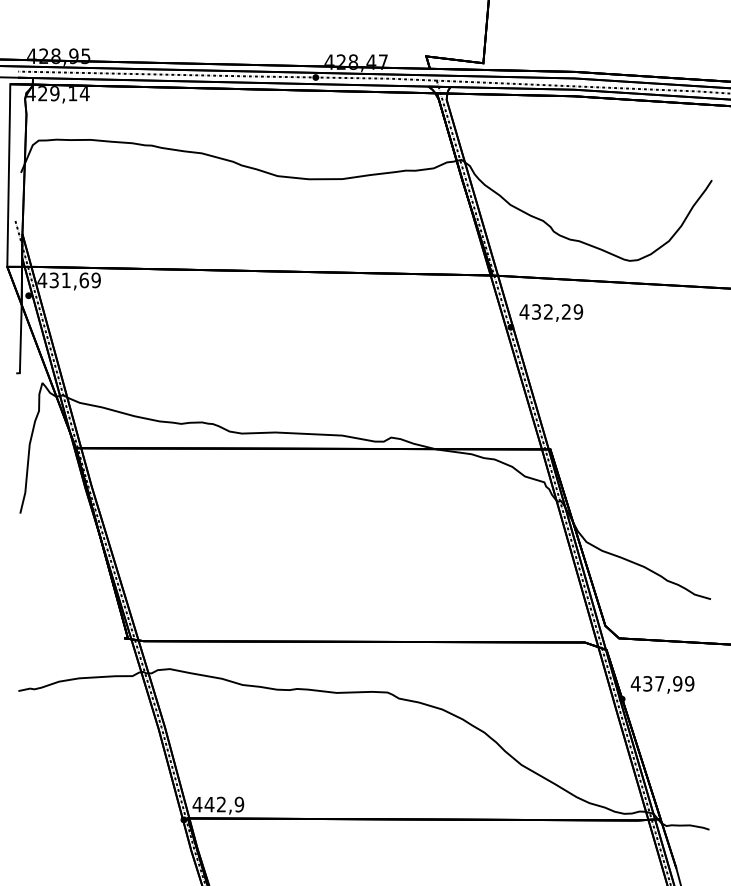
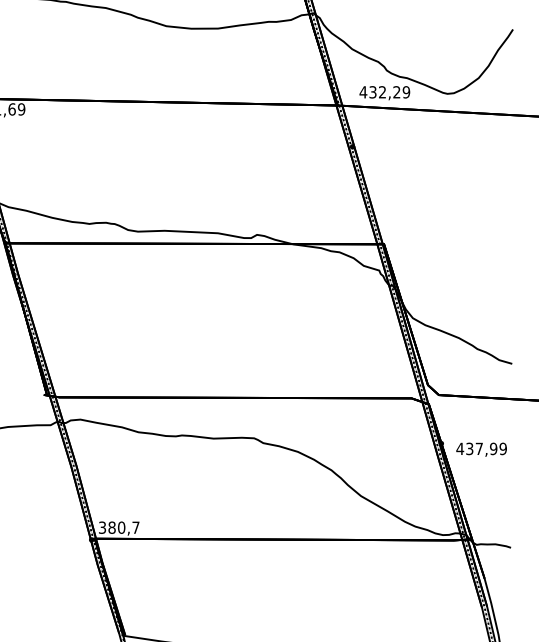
text: (551, 312) -> (384, 92), moved
text: (662, 684) -> (481, 449), moved
text: (218, 804) -> (119, 527), 442,9 -> 380,7

